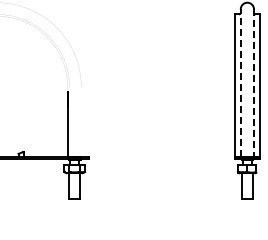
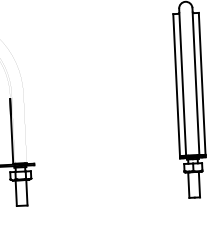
line: (240, 82) -> (182, 81), dashed -> solid
line: (254, 82) -> (196, 81), dashed -> solid

